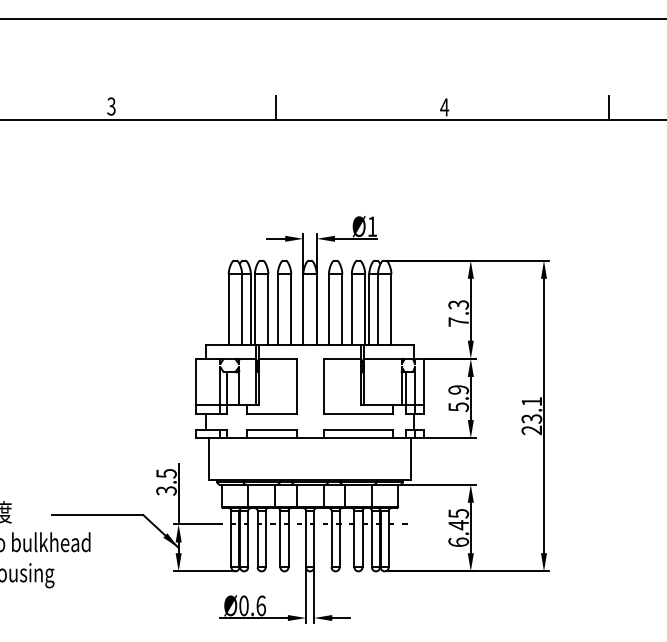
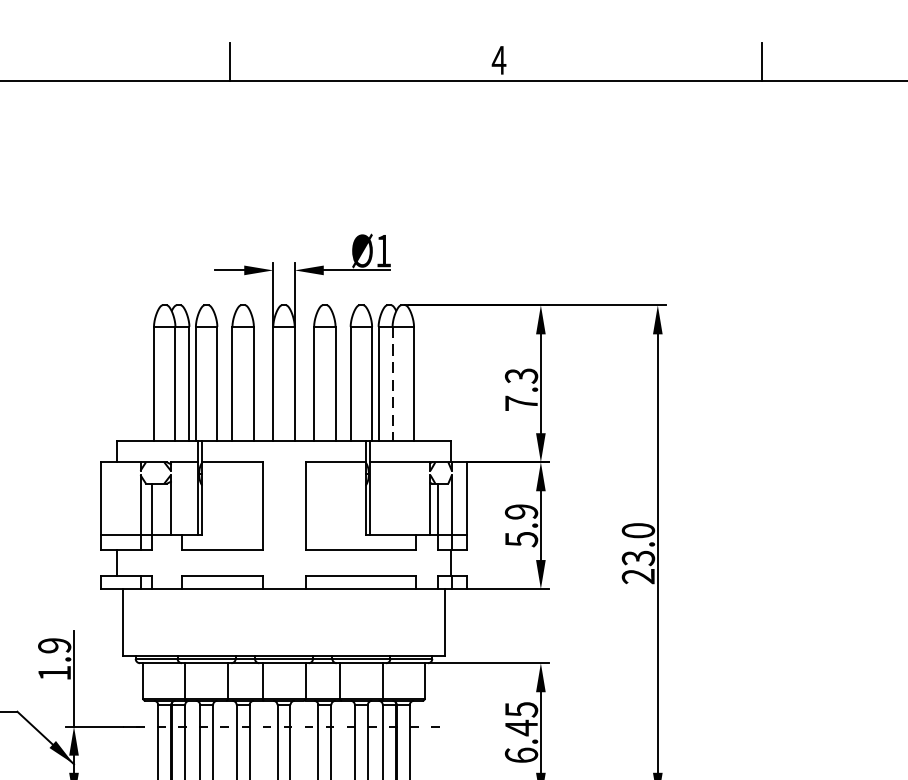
line: (378, 309) -> (393, 383), solid -> dashed
text: (531, 401) -> (637, 530), 23.1 -> 23.0
text: (166, 482) -> (54, 659), 3.5 -> 1.9

